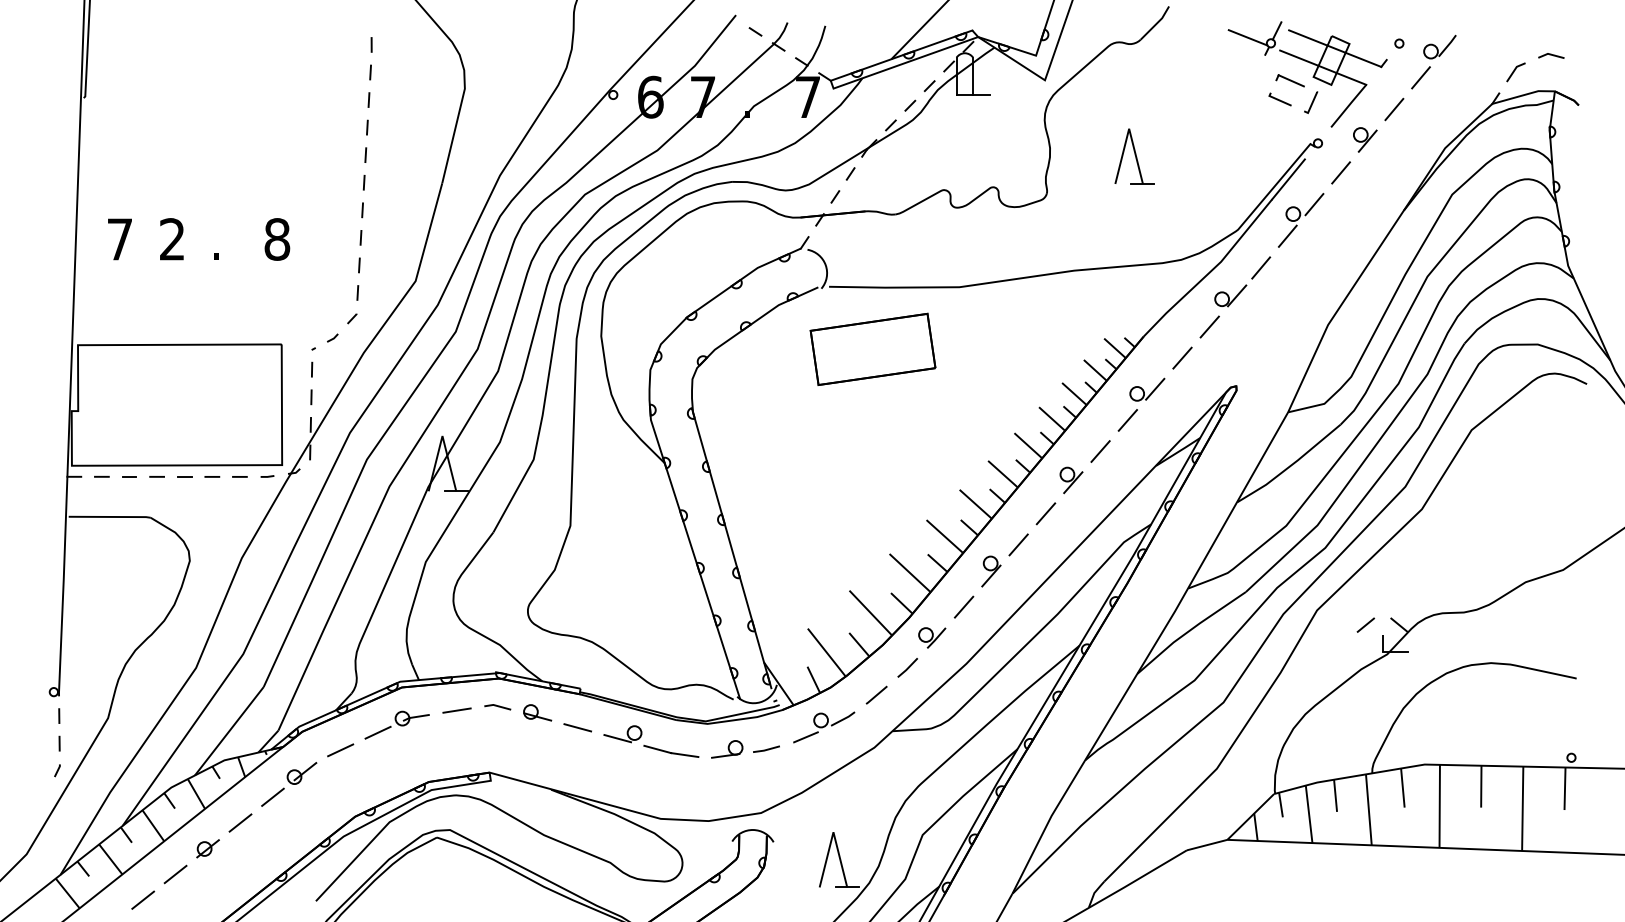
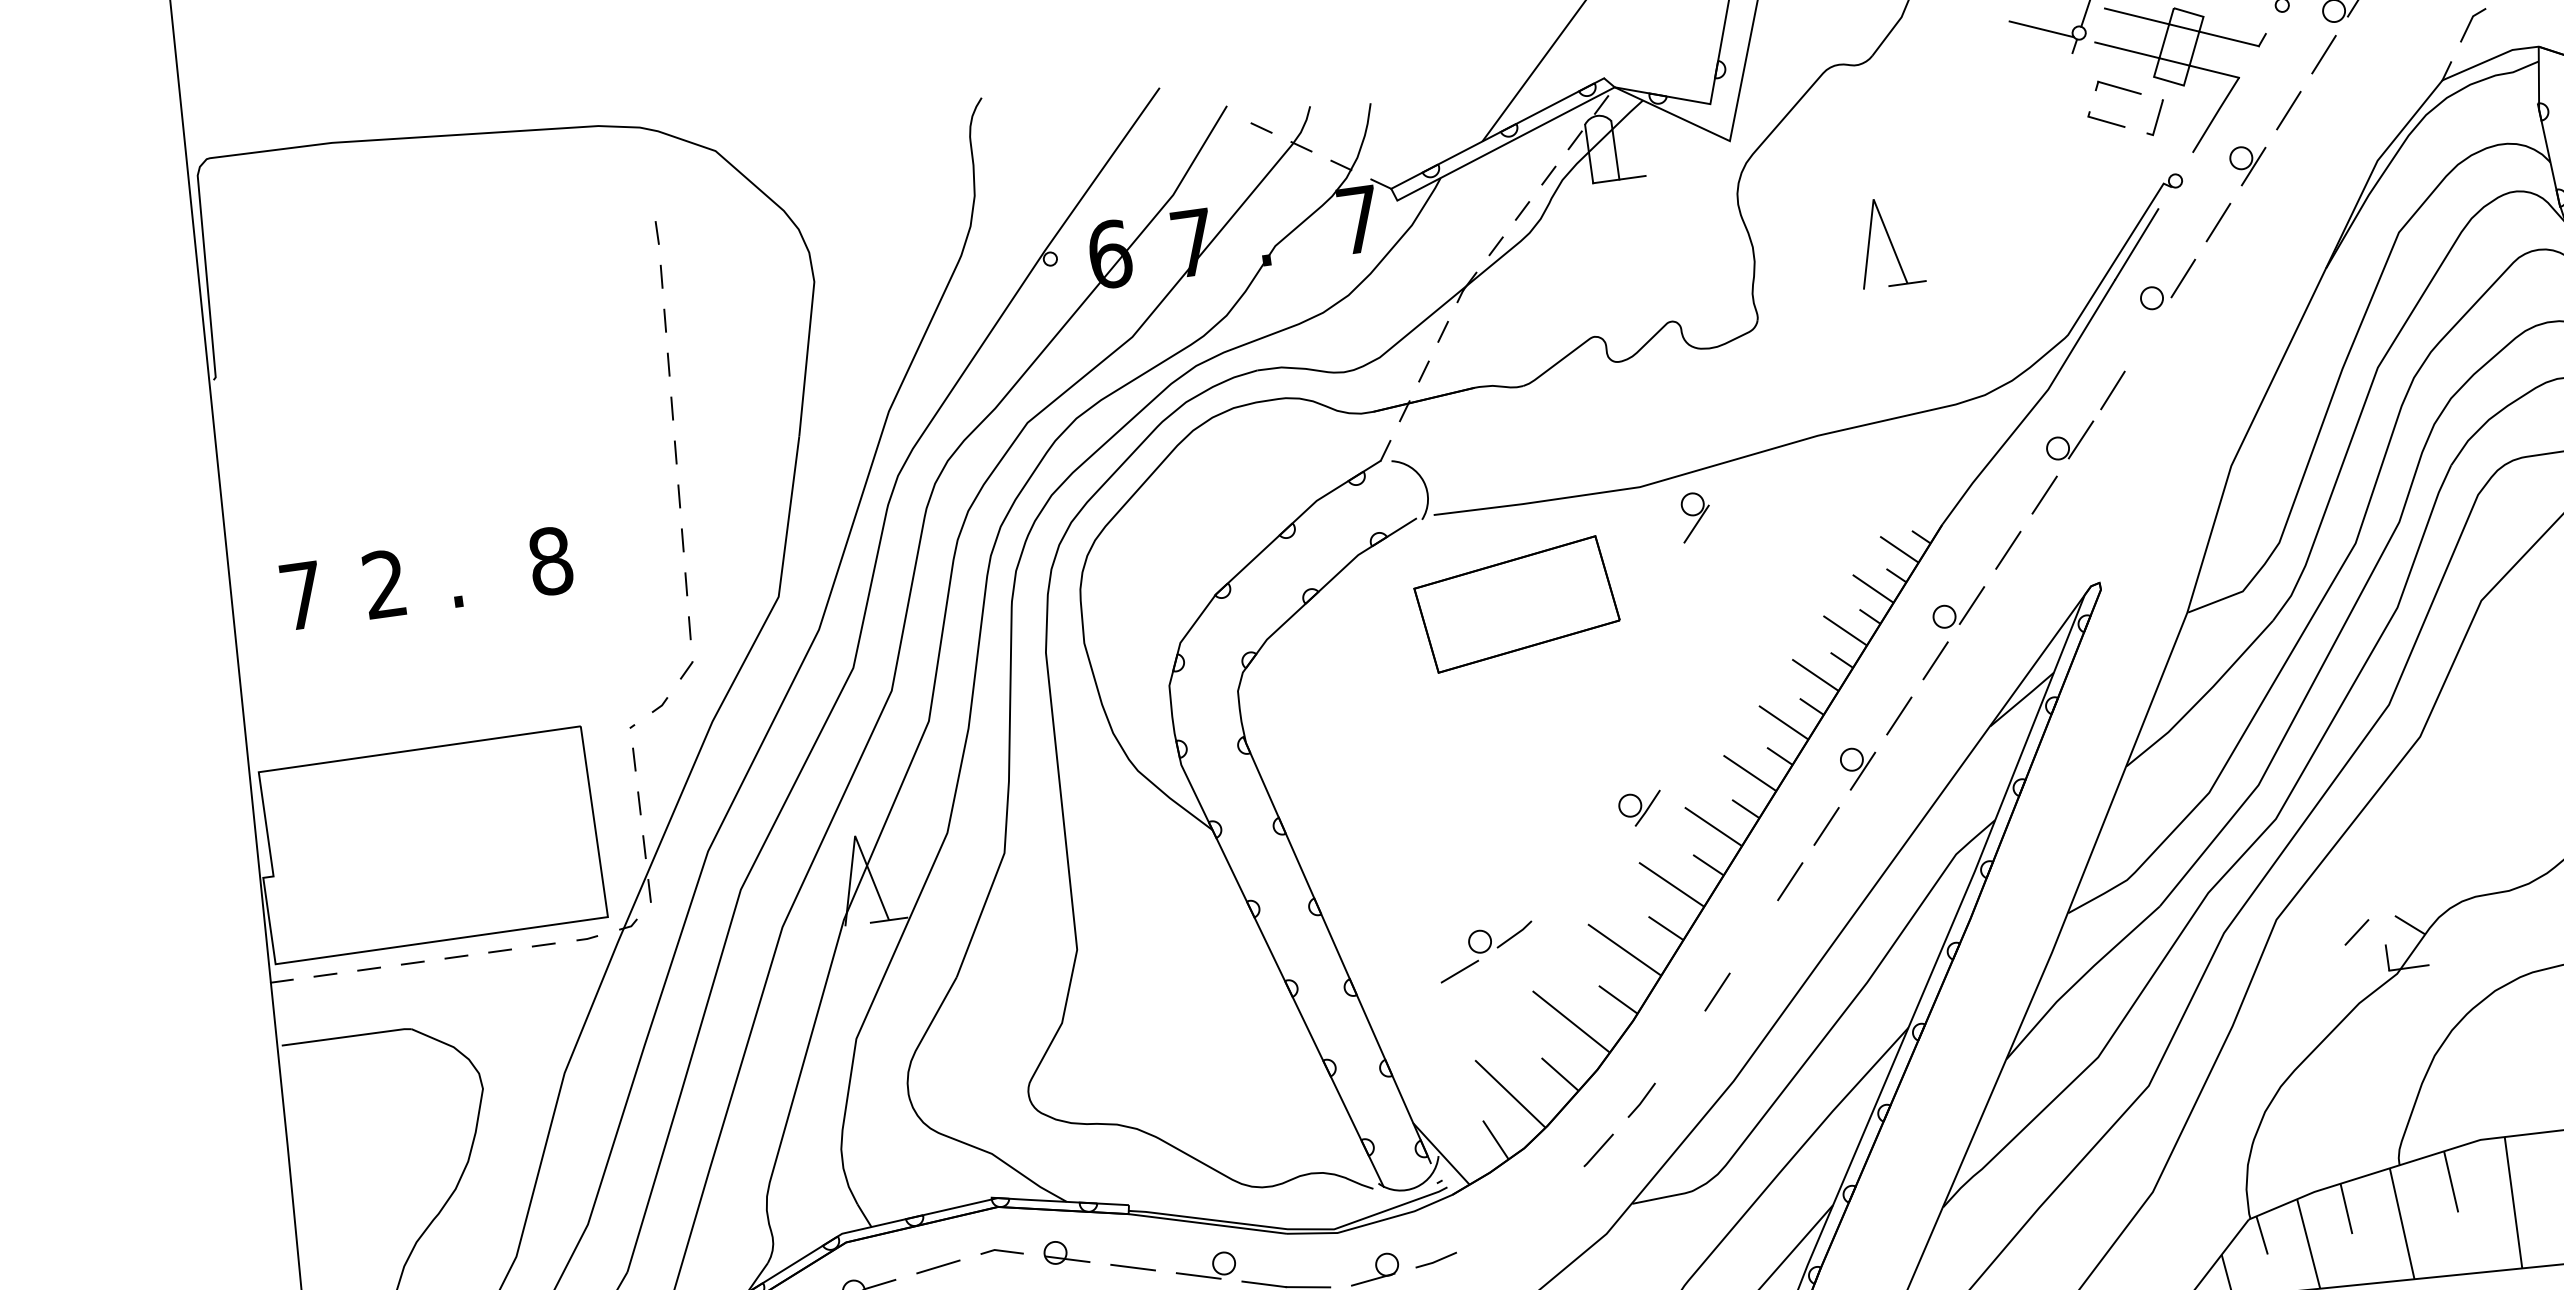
line: (1287, 235) -> (2147, 333), removed
part: (991, 571) -> (1695, 516), moved
part: (932, 637) -> (1641, 808), moved
part: (824, 727) -> (1487, 952), moved

